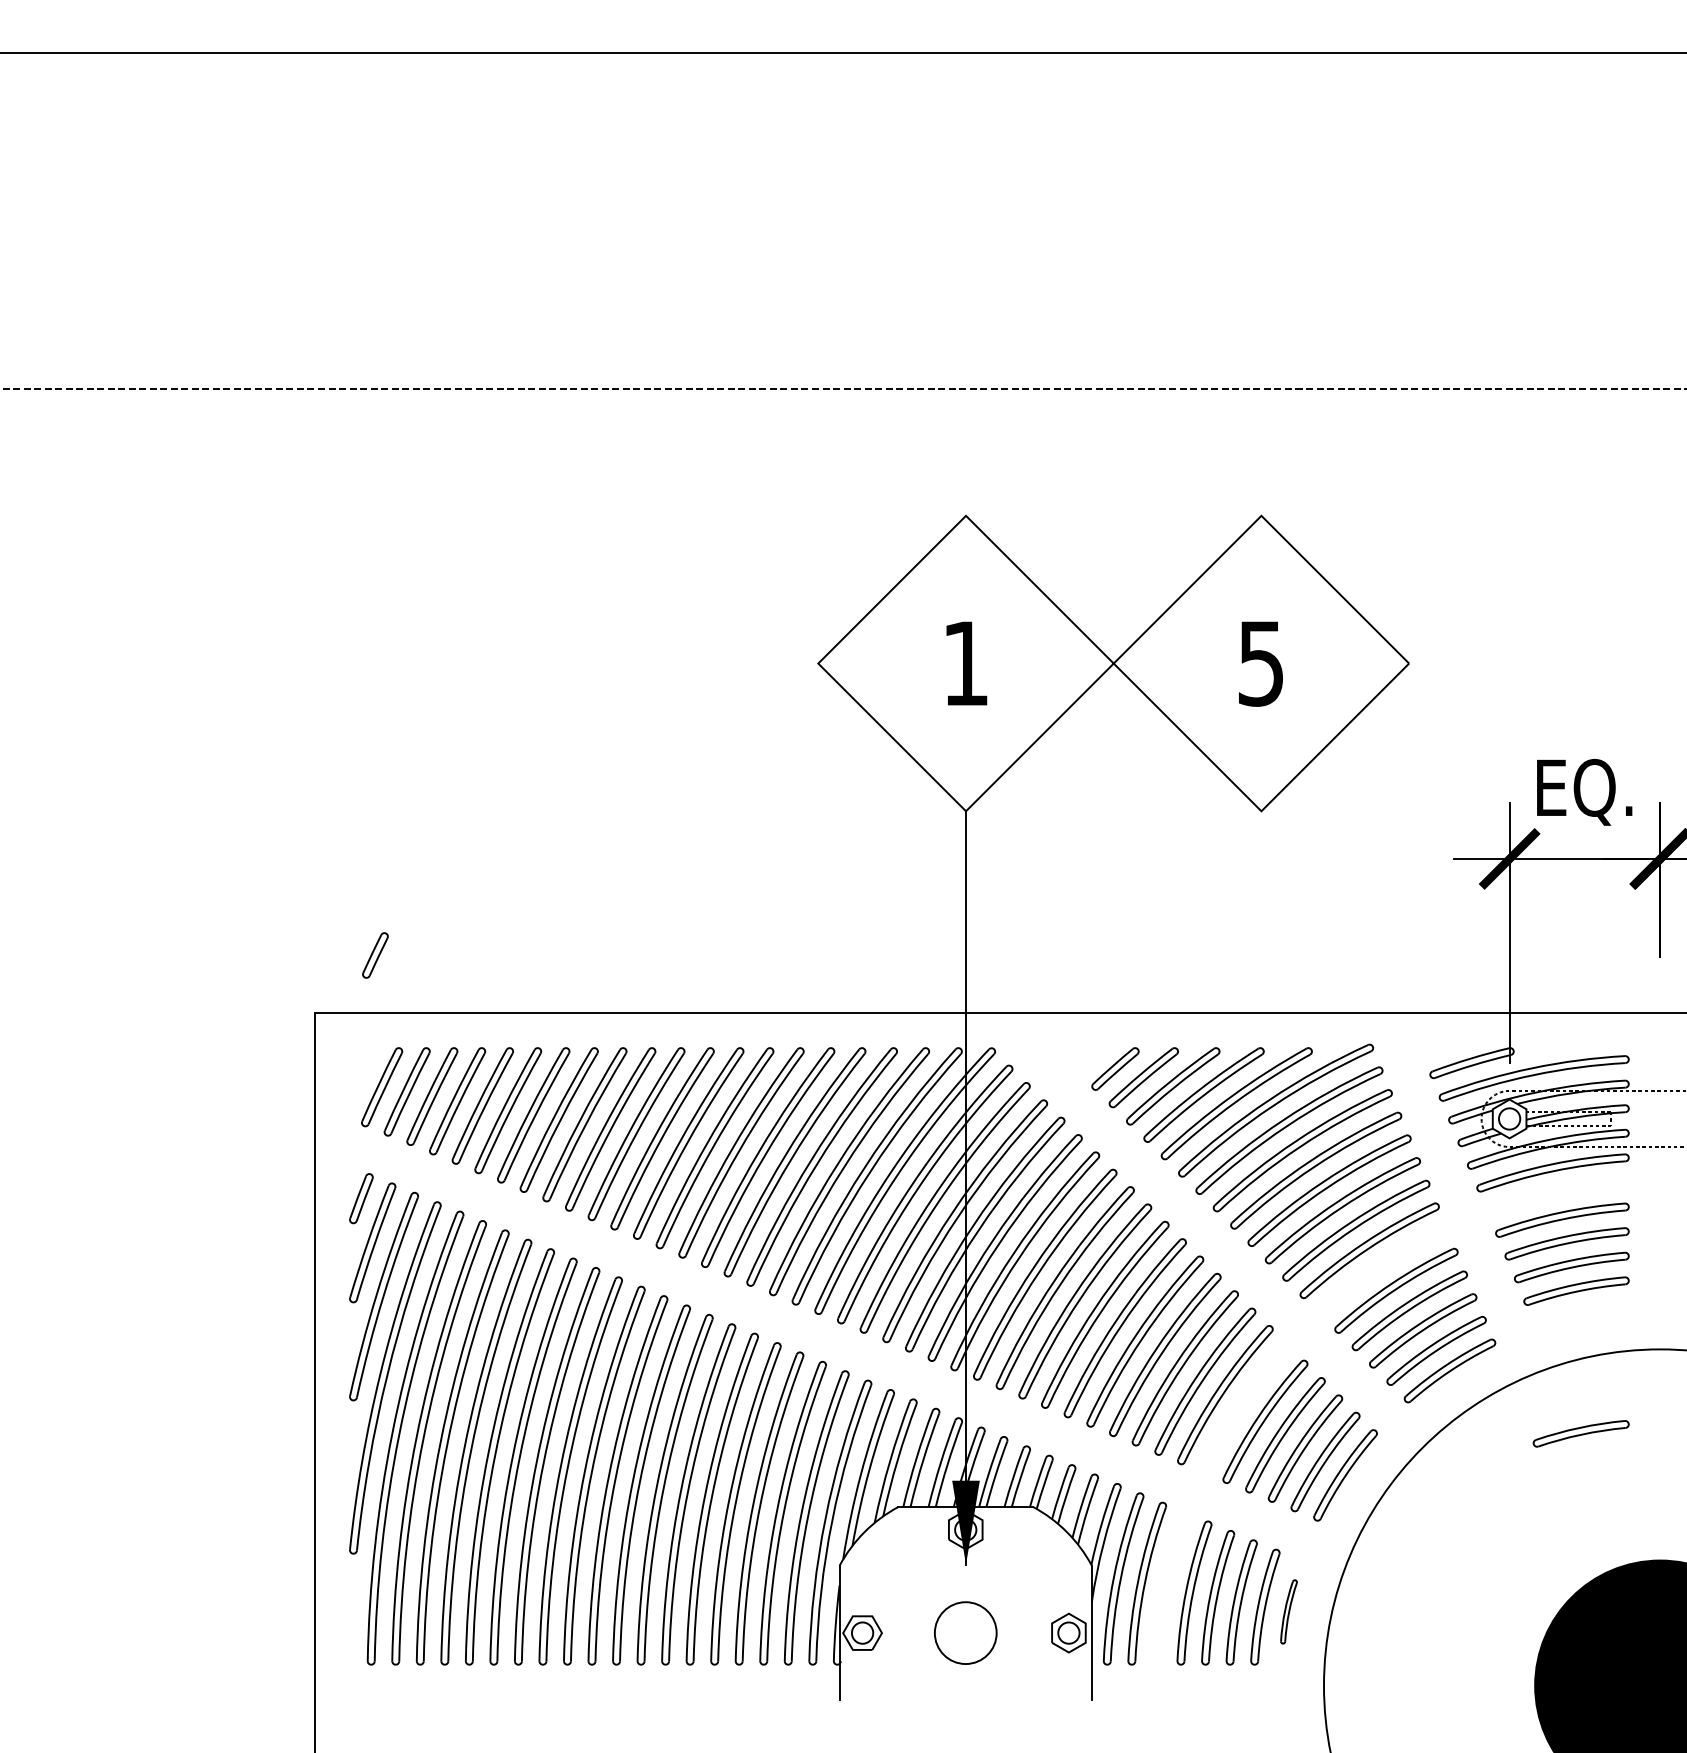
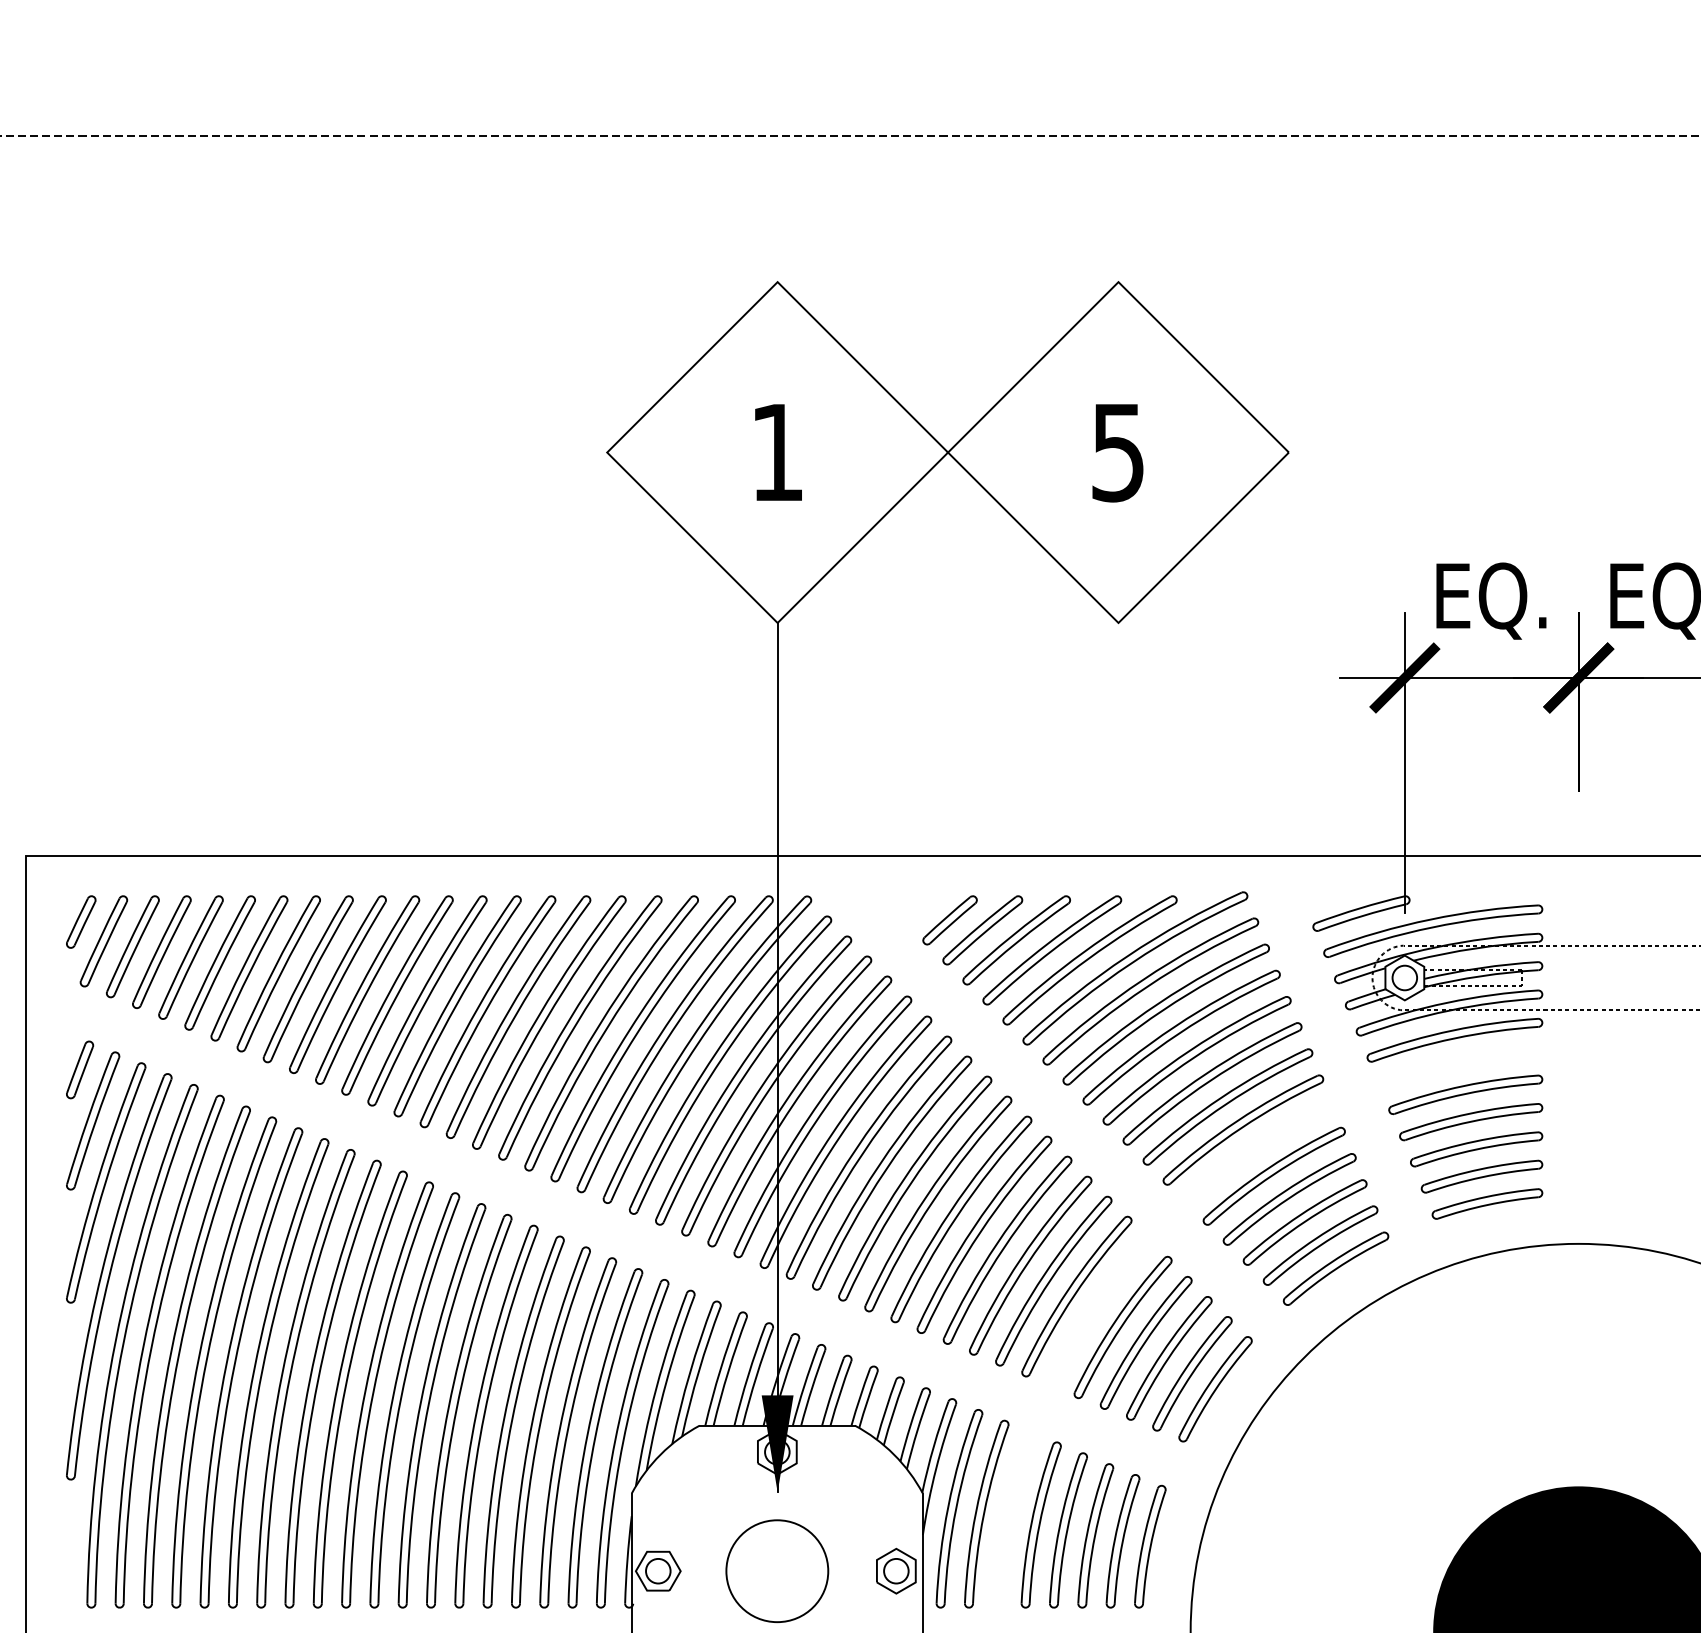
part: (375, 955) -> (81, 922), moved
part: (1580, 1433) -> (1486, 1203), moved
part: (1288, 1611) -> (1149, 1546), size x1.67
circle: (965, 1632) -> (777, 1570), size x1.43

